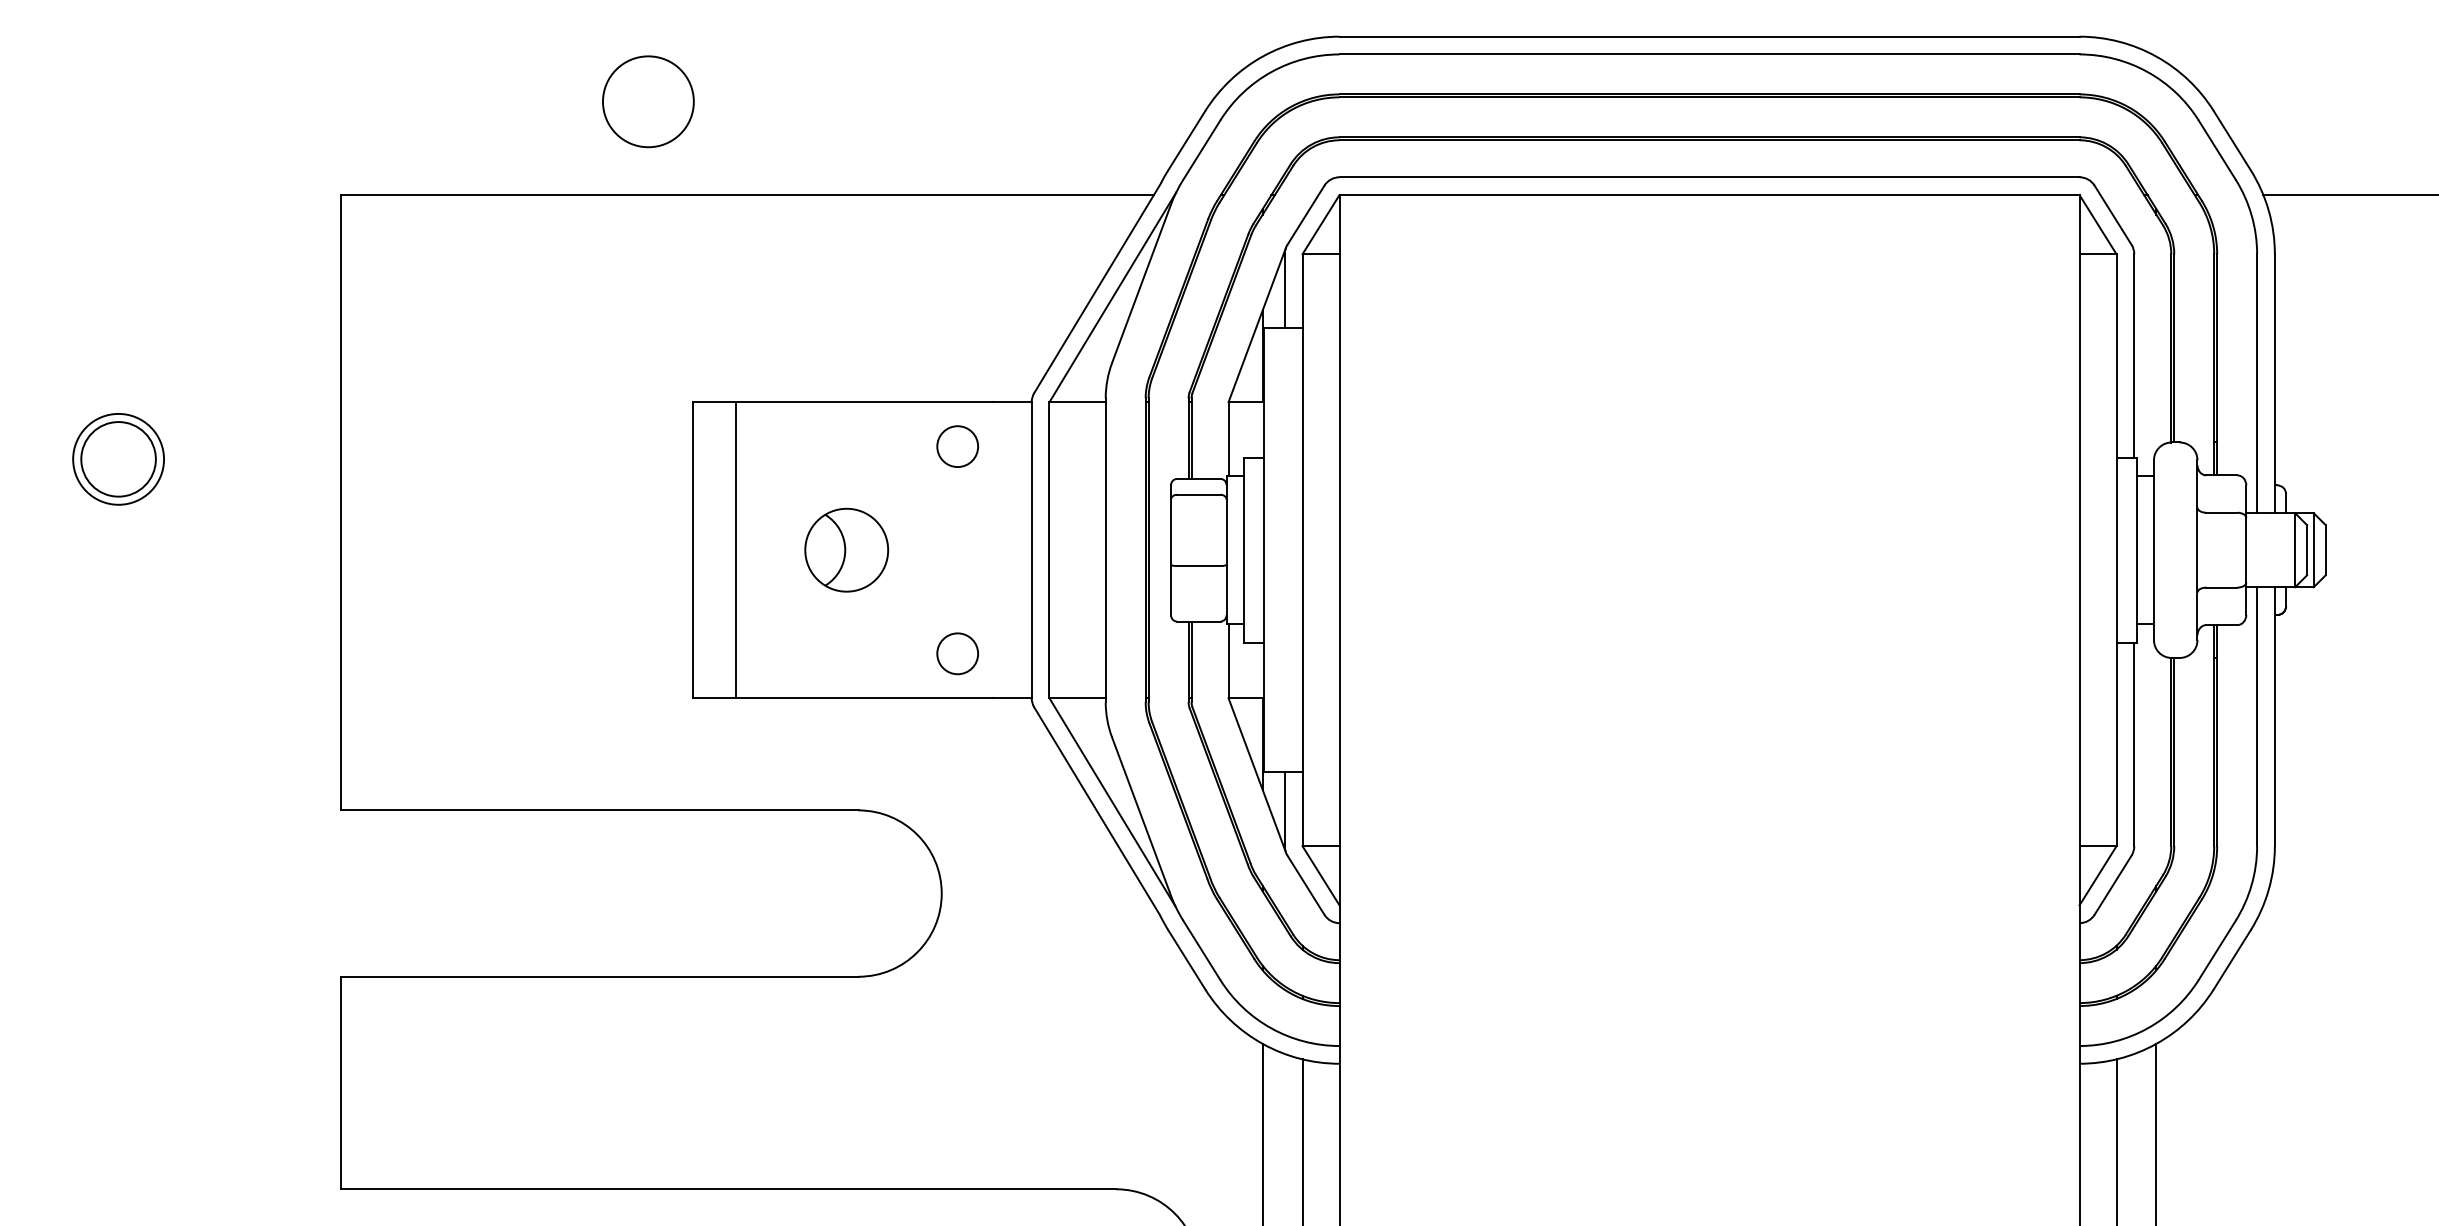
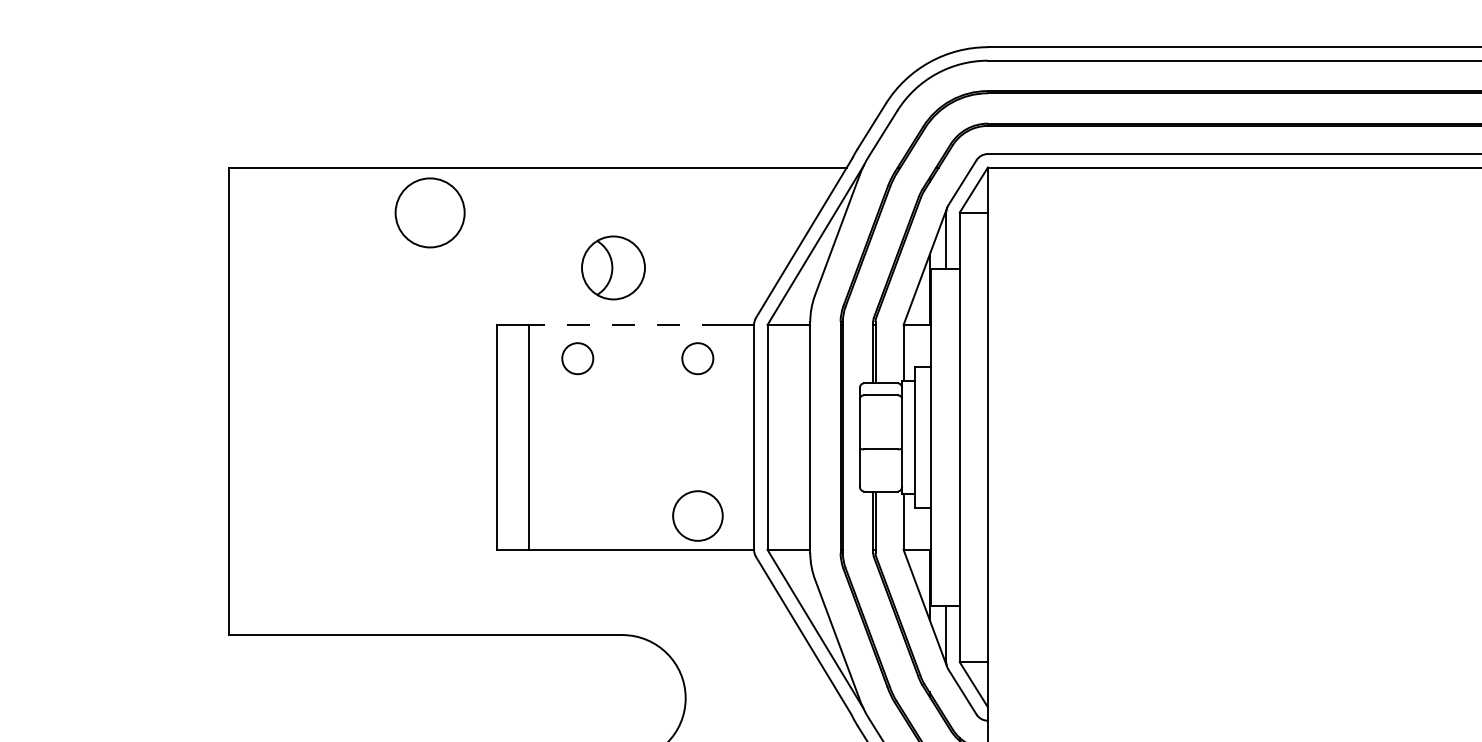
circle: (648, 101) -> (430, 212), moved
line: (864, 402) -> (626, 325), solid -> dashed
circle: (799, 446) -> (577, 358), added
part: (118, 459) -> (60, 368), removed
part: (846, 549) -> (613, 267), moved
circle: (957, 653) -> (697, 515), size x1.6

